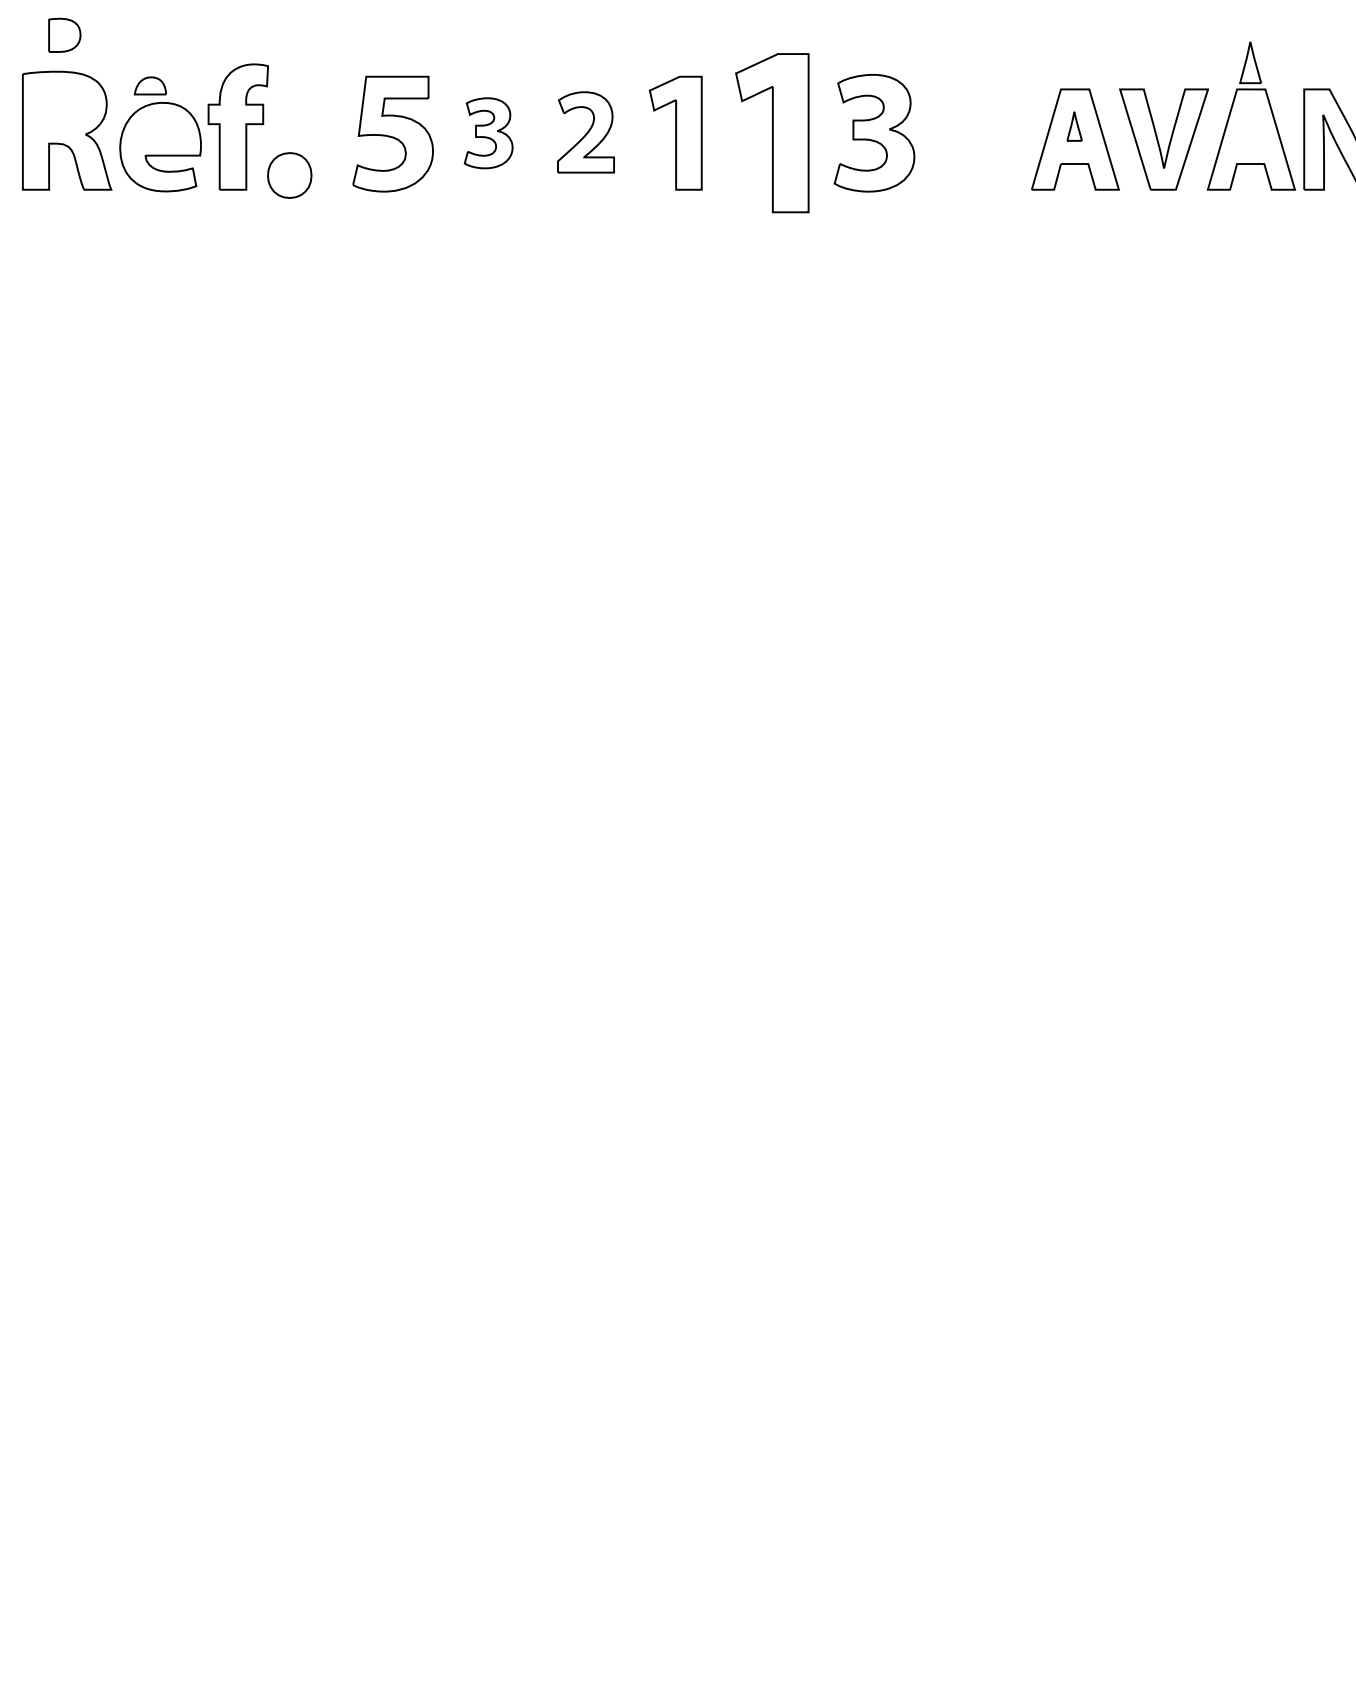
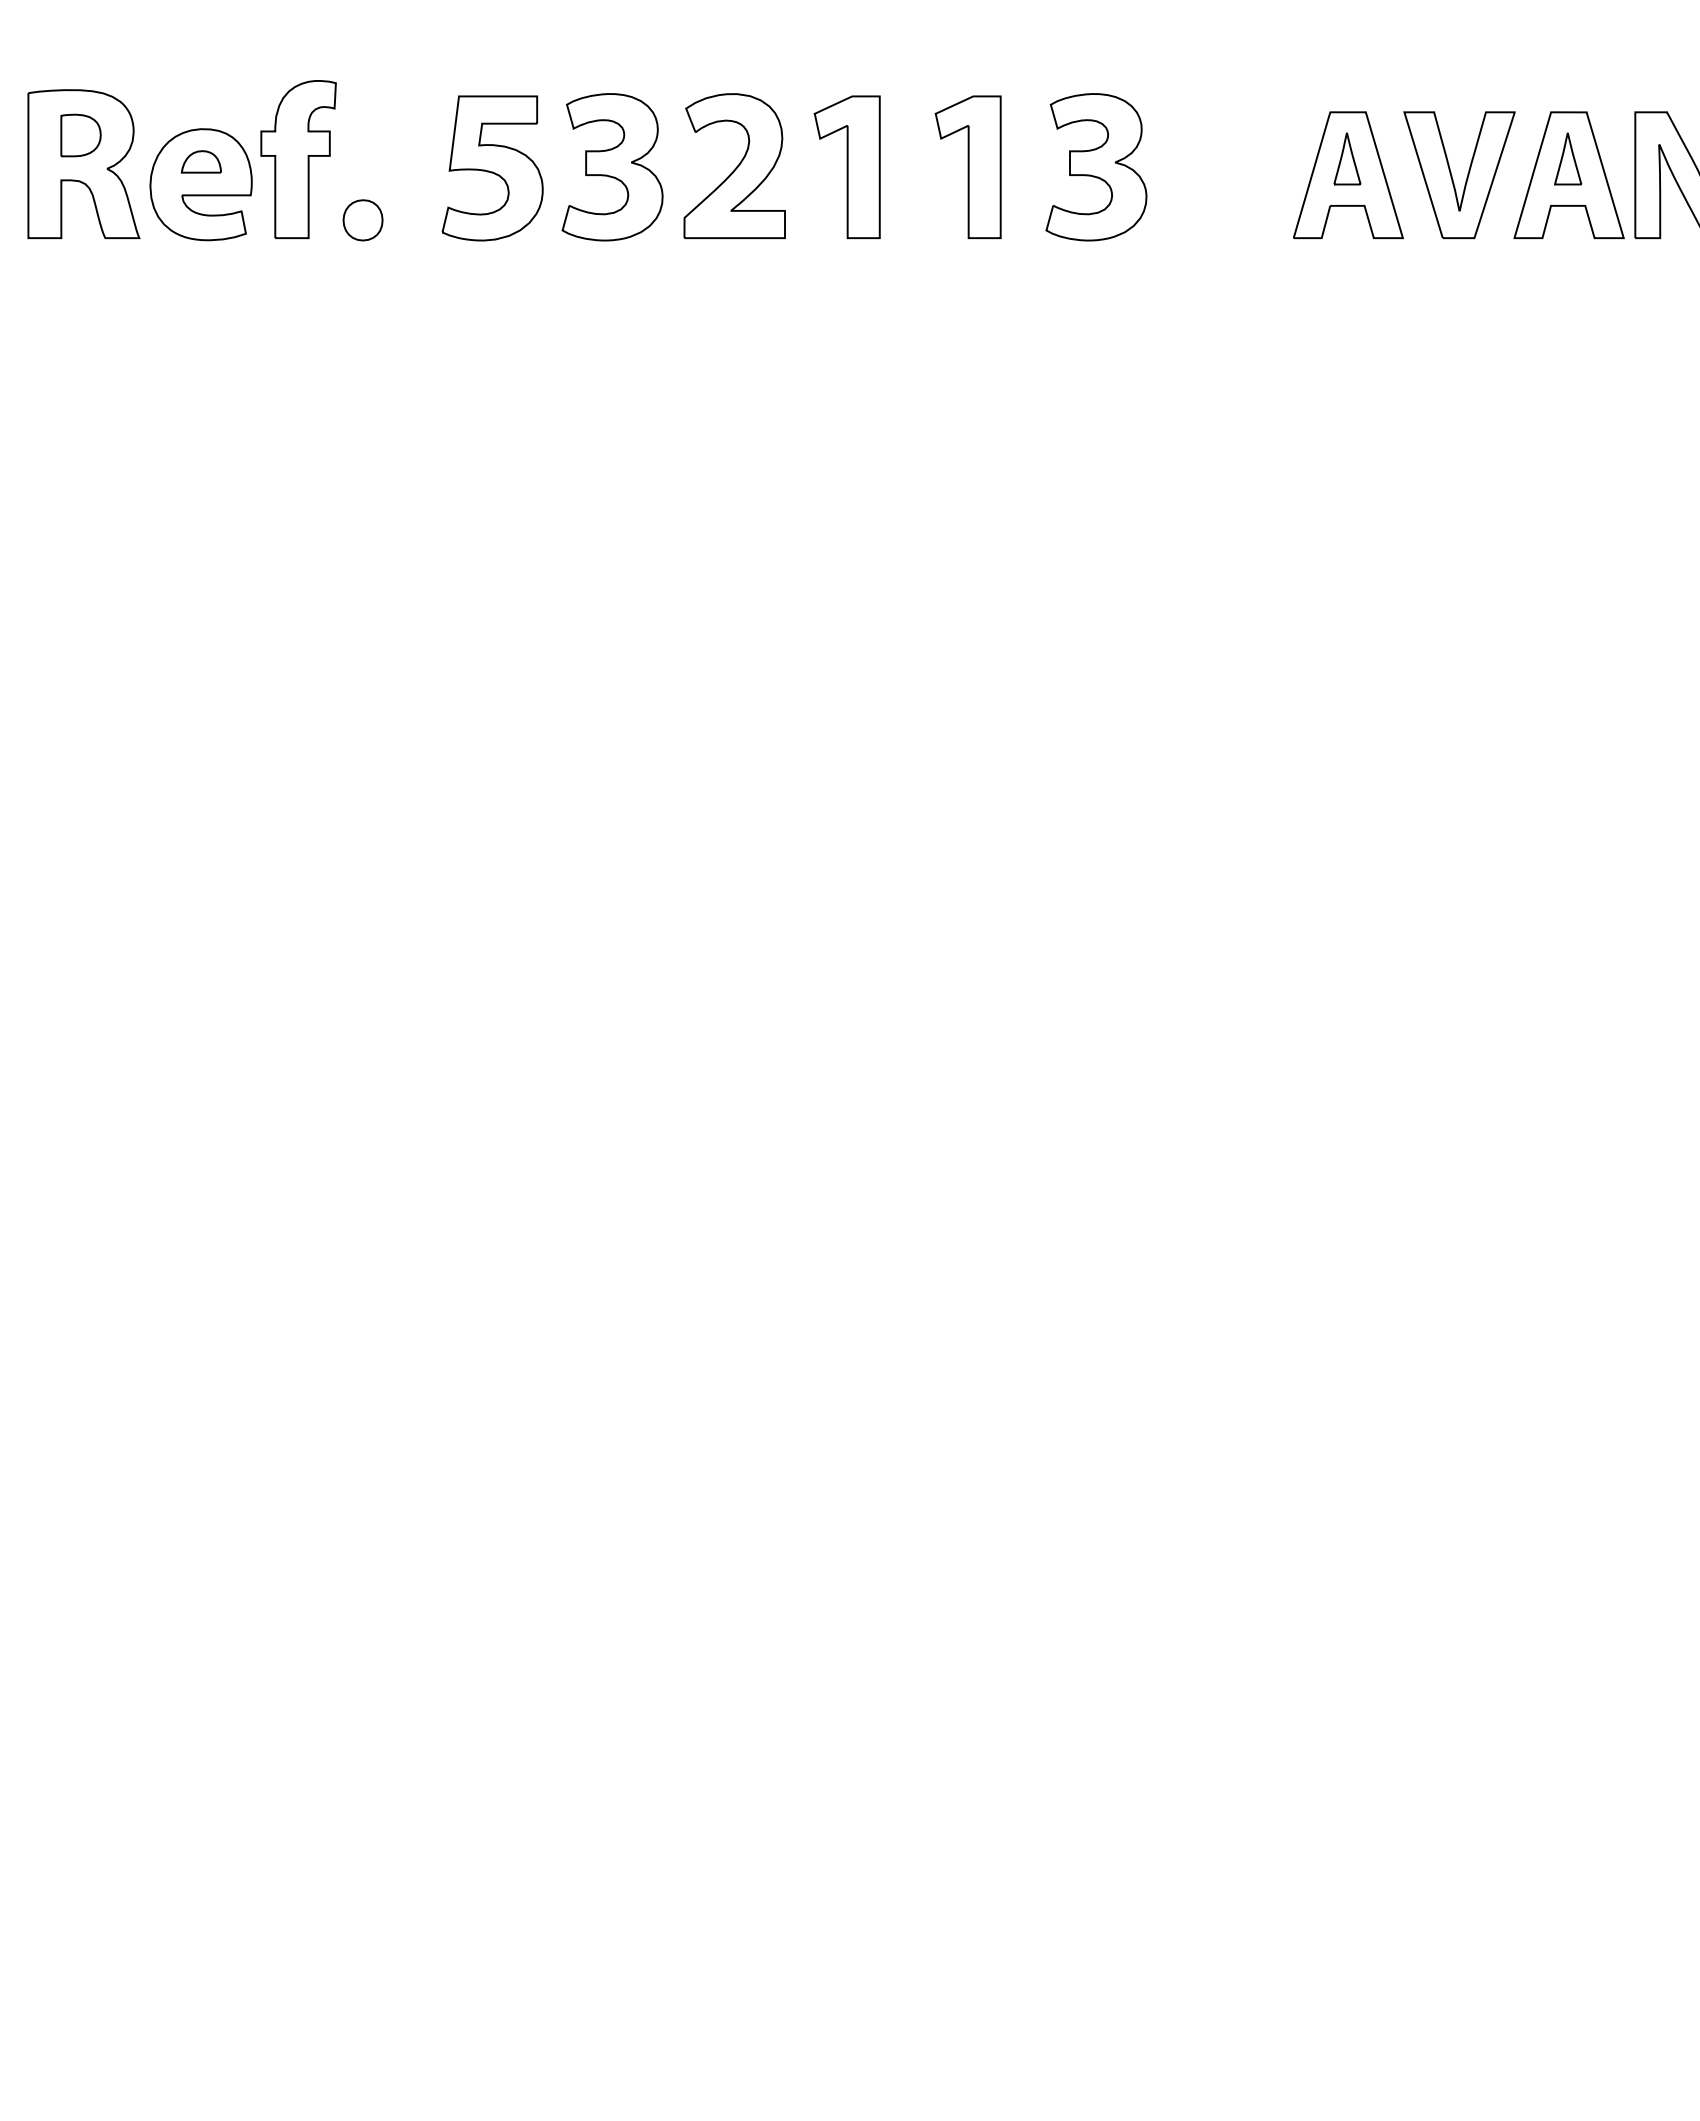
part: (64, 35) -> (80, 135), moved
part: (1250, 62) -> (1568, 158), moved
part: (149, 85) -> (200, 161), moved
part: (1074, 126) -> (1347, 158), size x1.43
part: (585, 132) -> (734, 166), size x1.43
part: (488, 133) -> (612, 167), size x1.67
part: (771, 133) -> (967, 167), size x0.71
part: (289, 175) -> (362, 220), size x0.71

